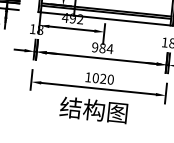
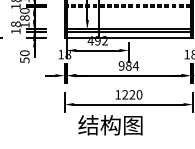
text: (96, 77) -> (125, 94), 1020 -> 1220
text: (93, 110) -> (110, 125), moved

